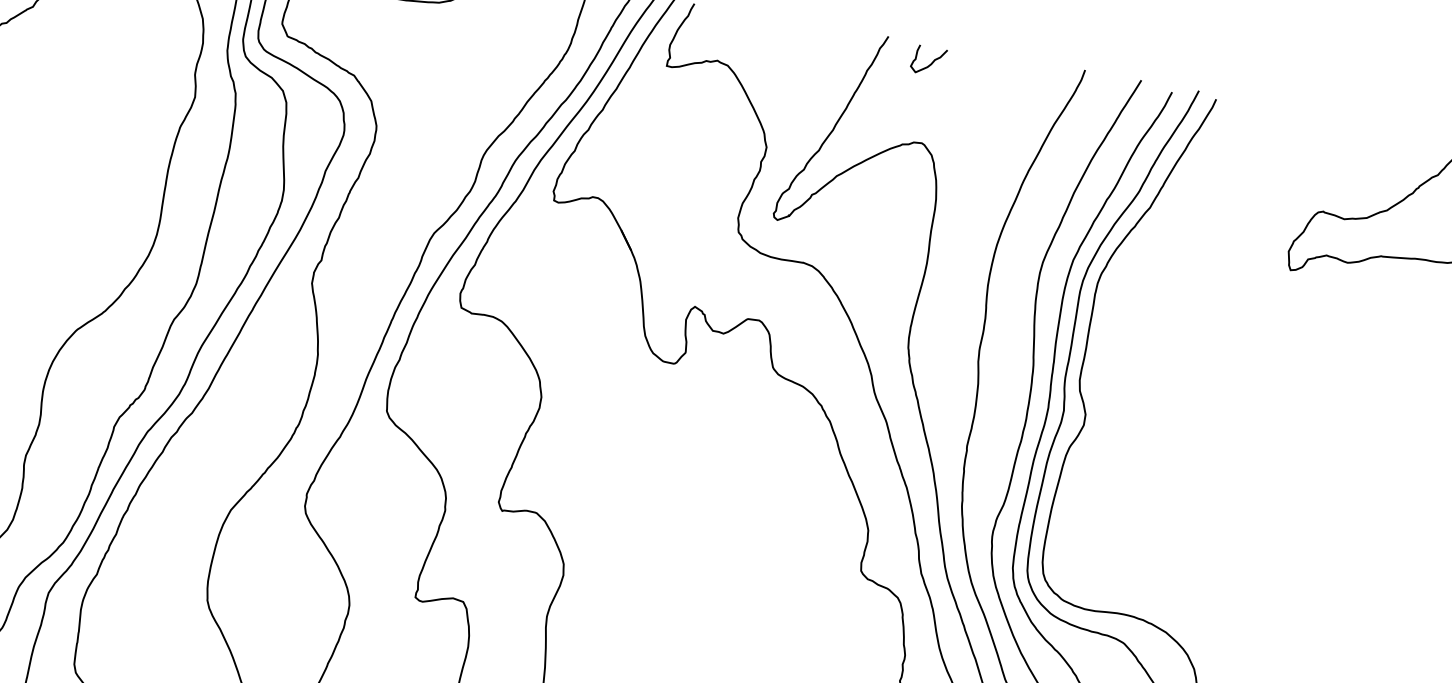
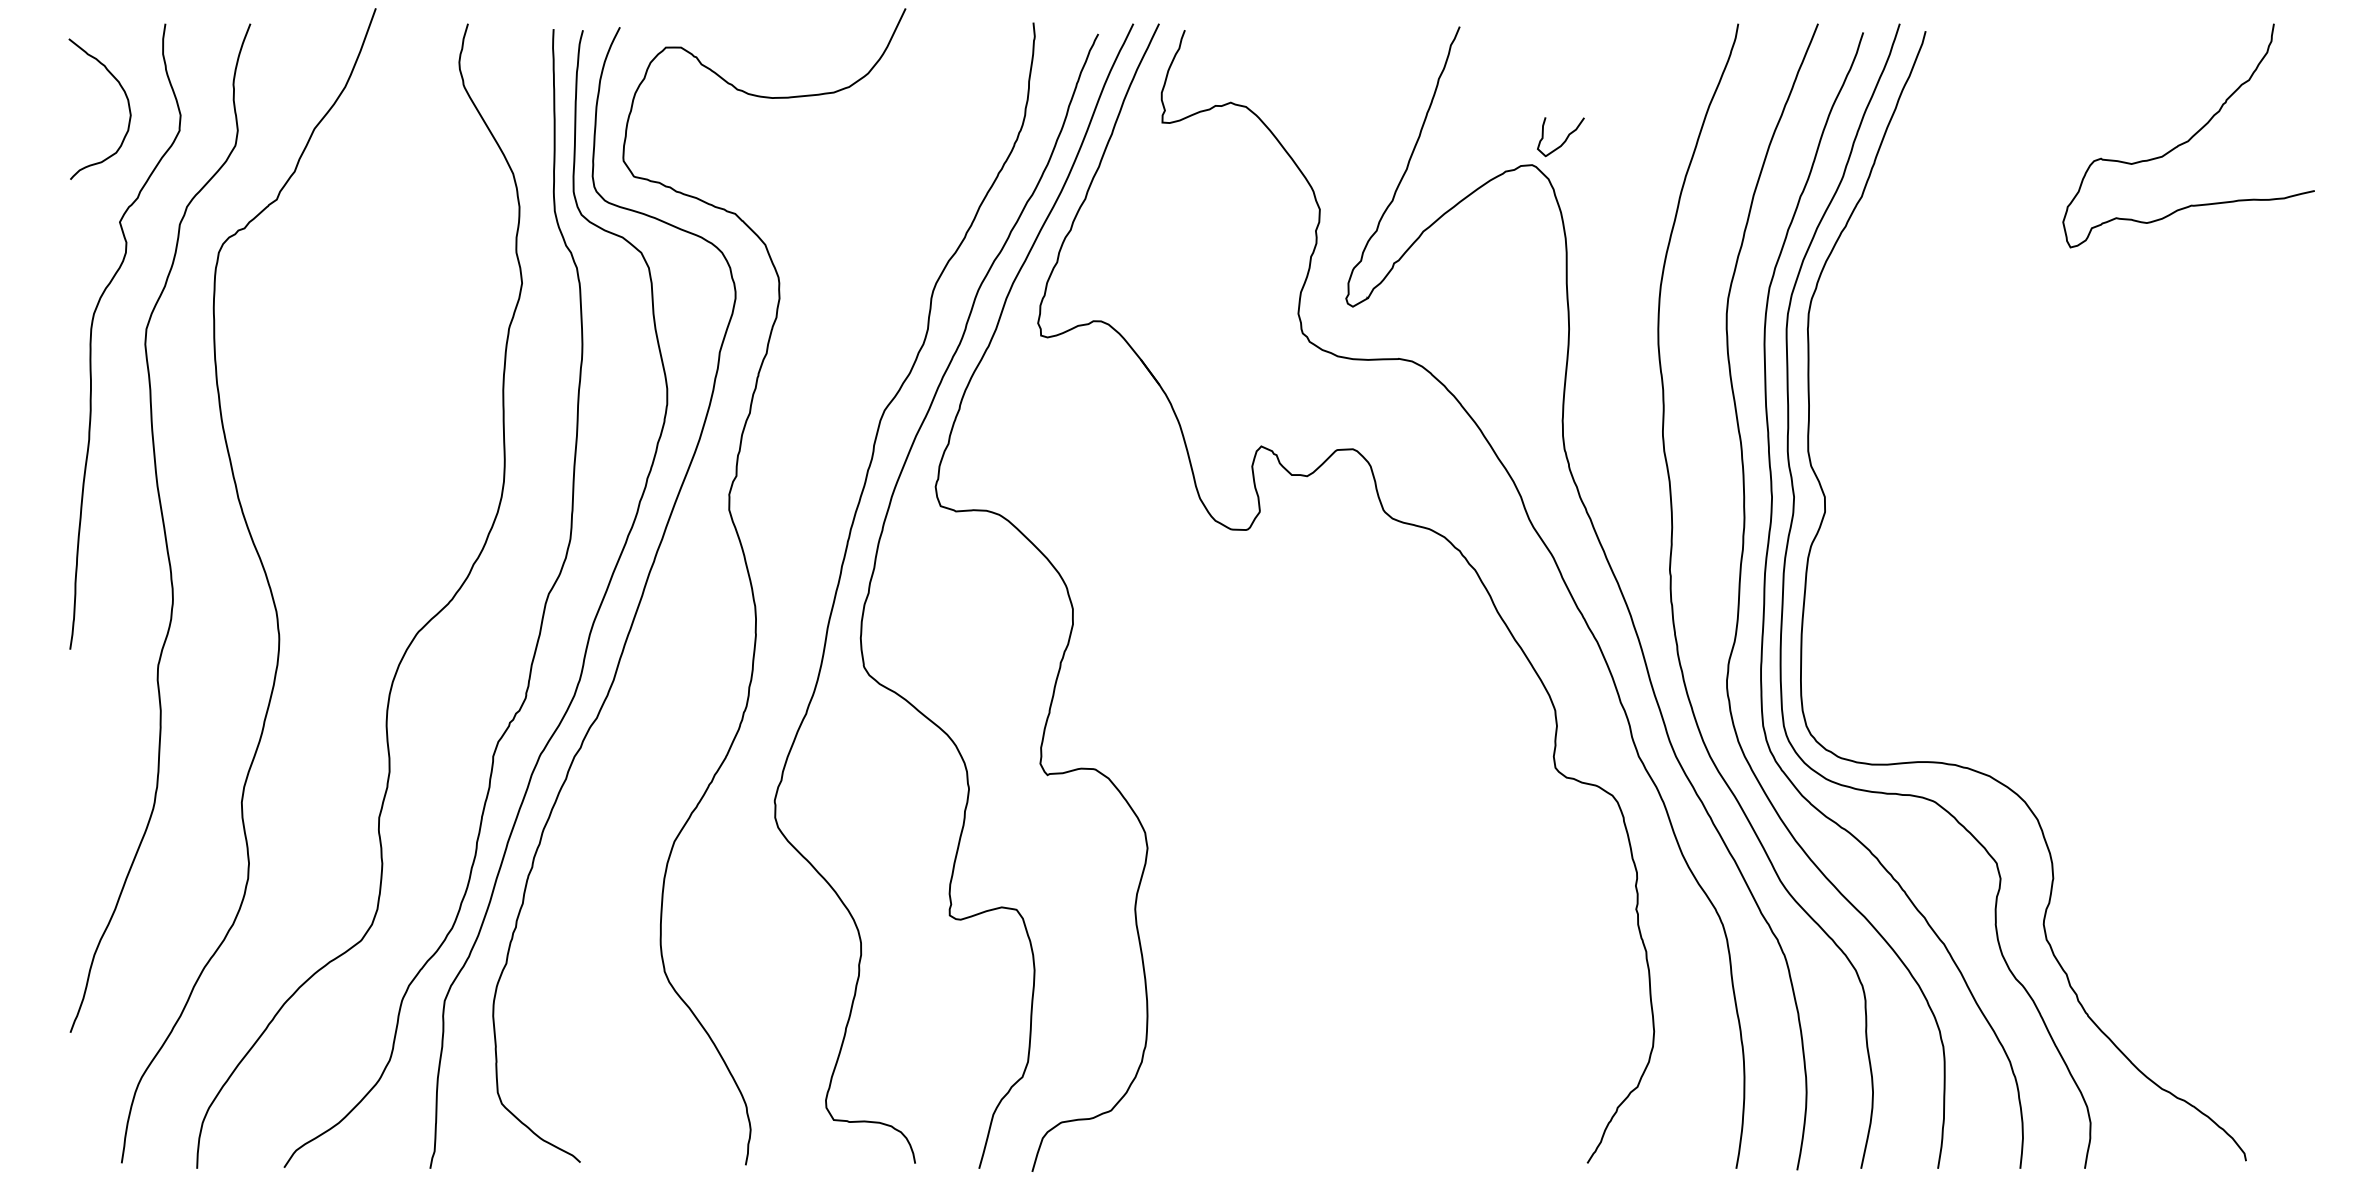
curve: (930, 63) -> (1564, 140), moved

